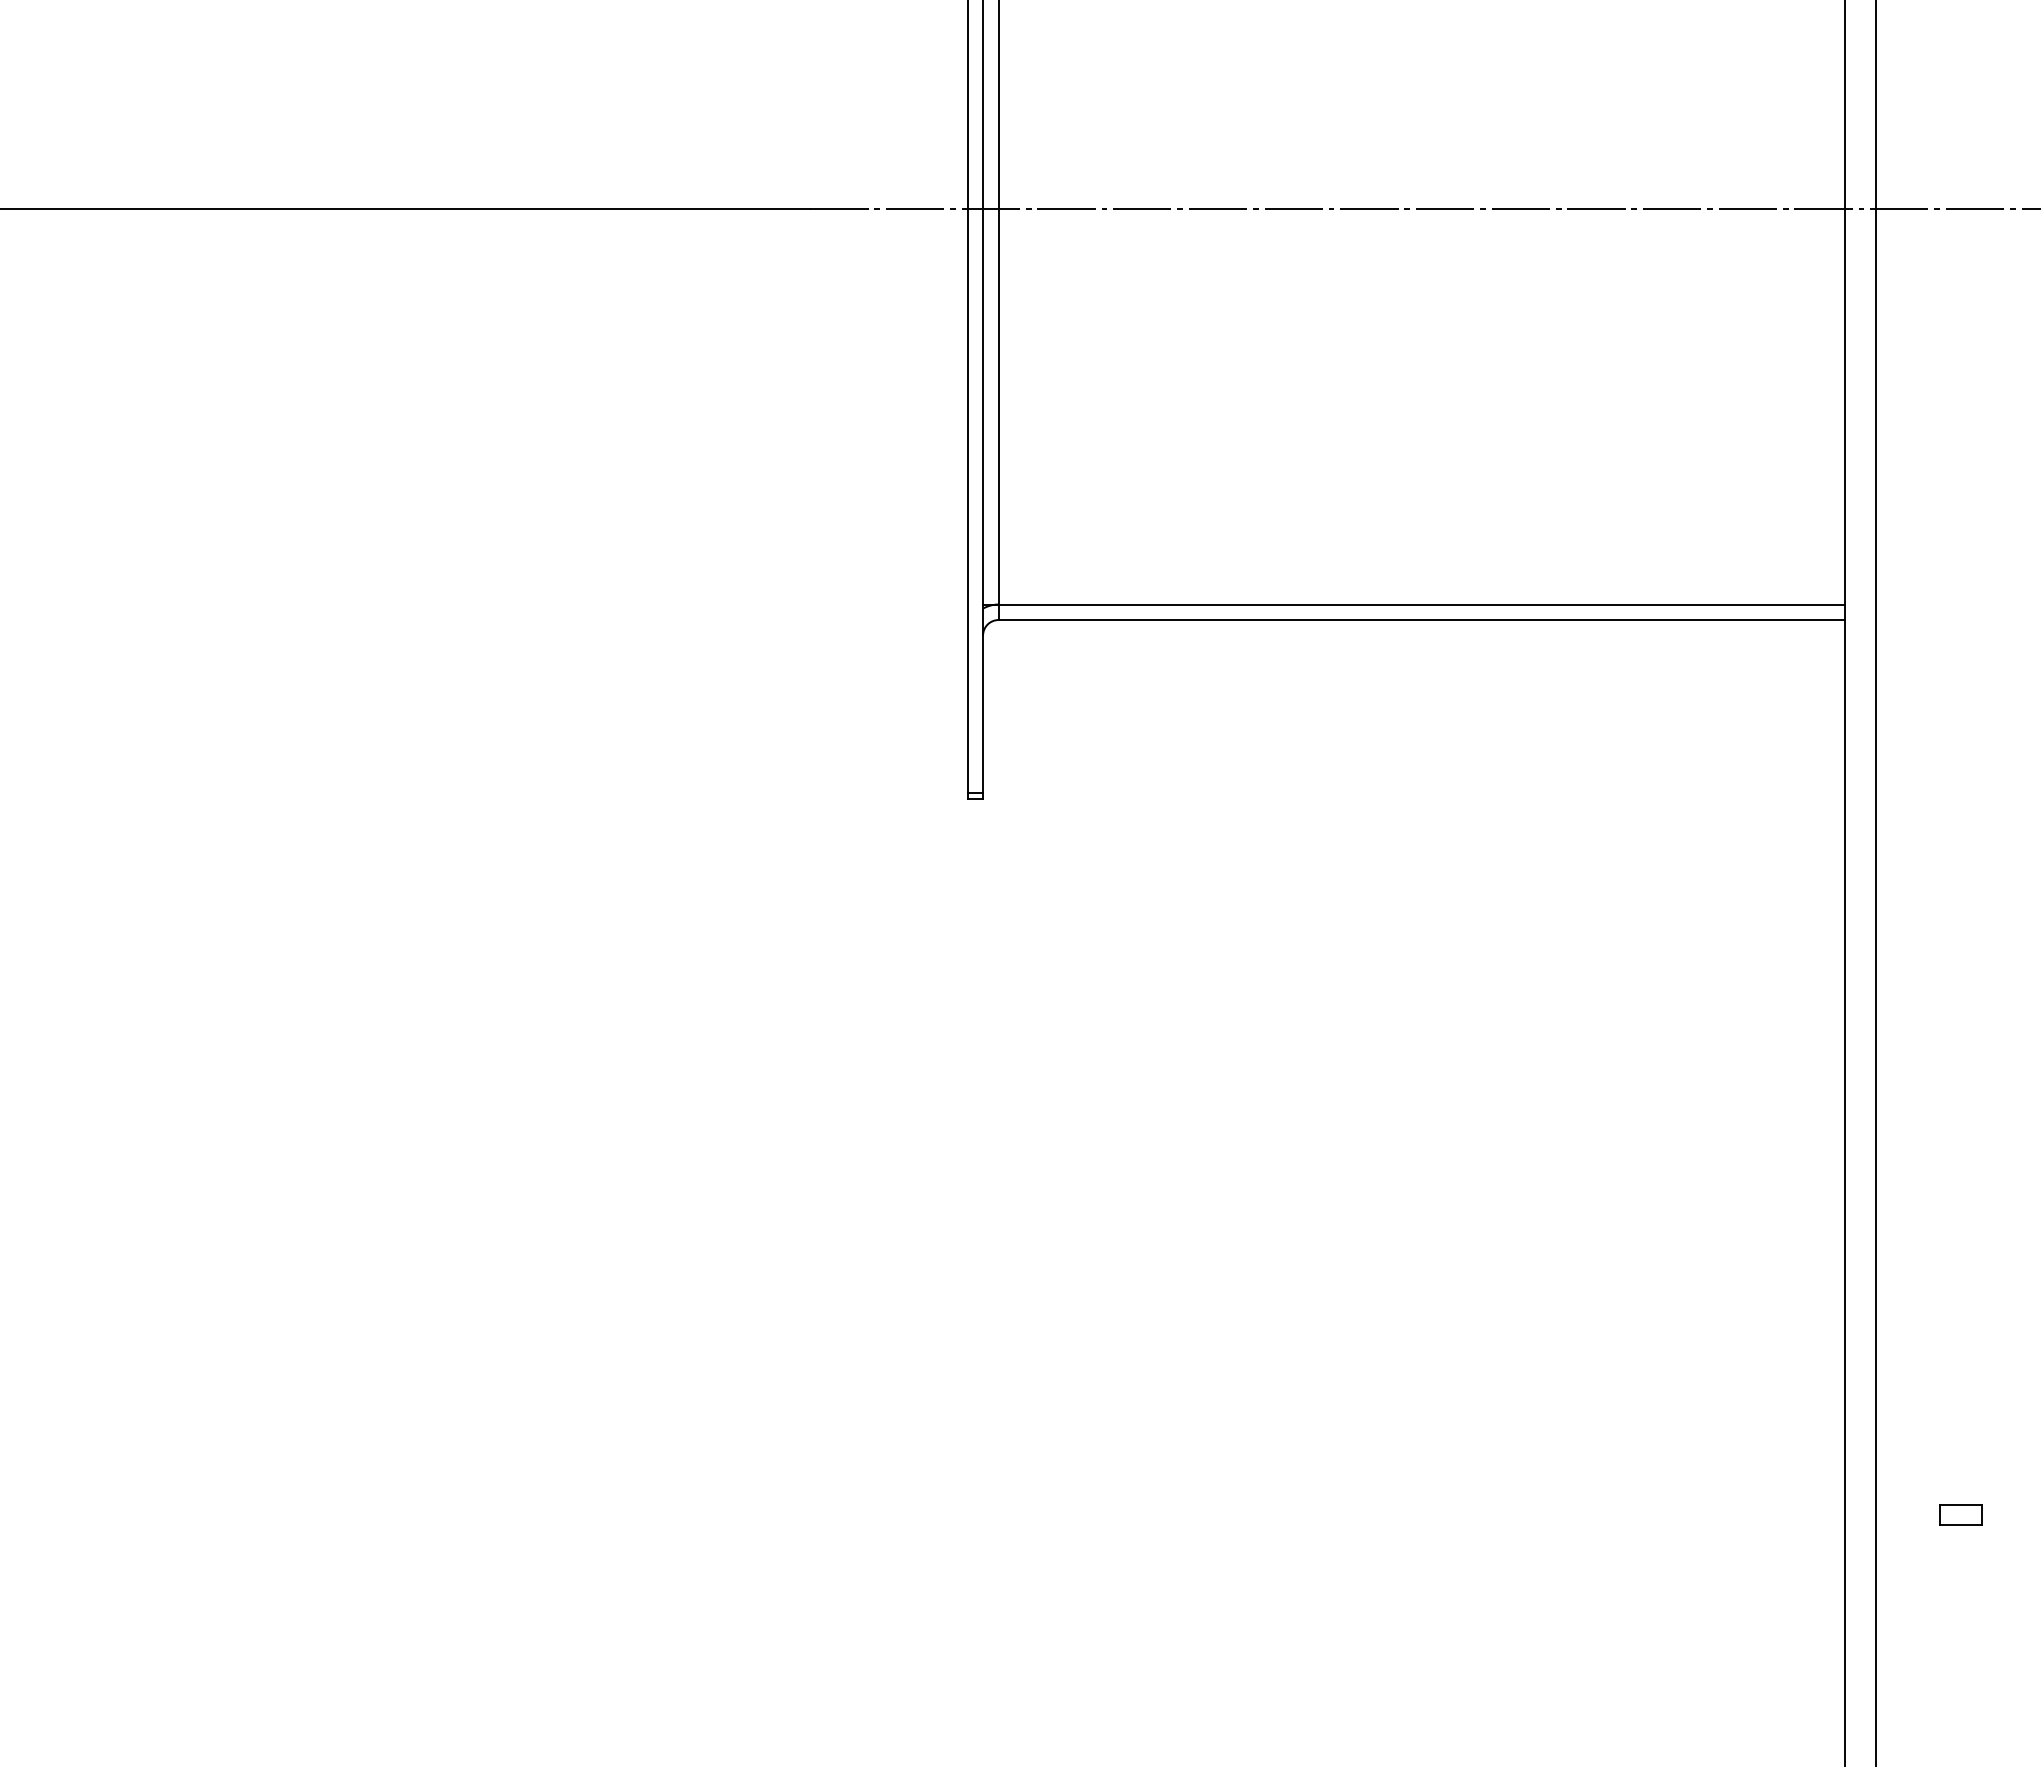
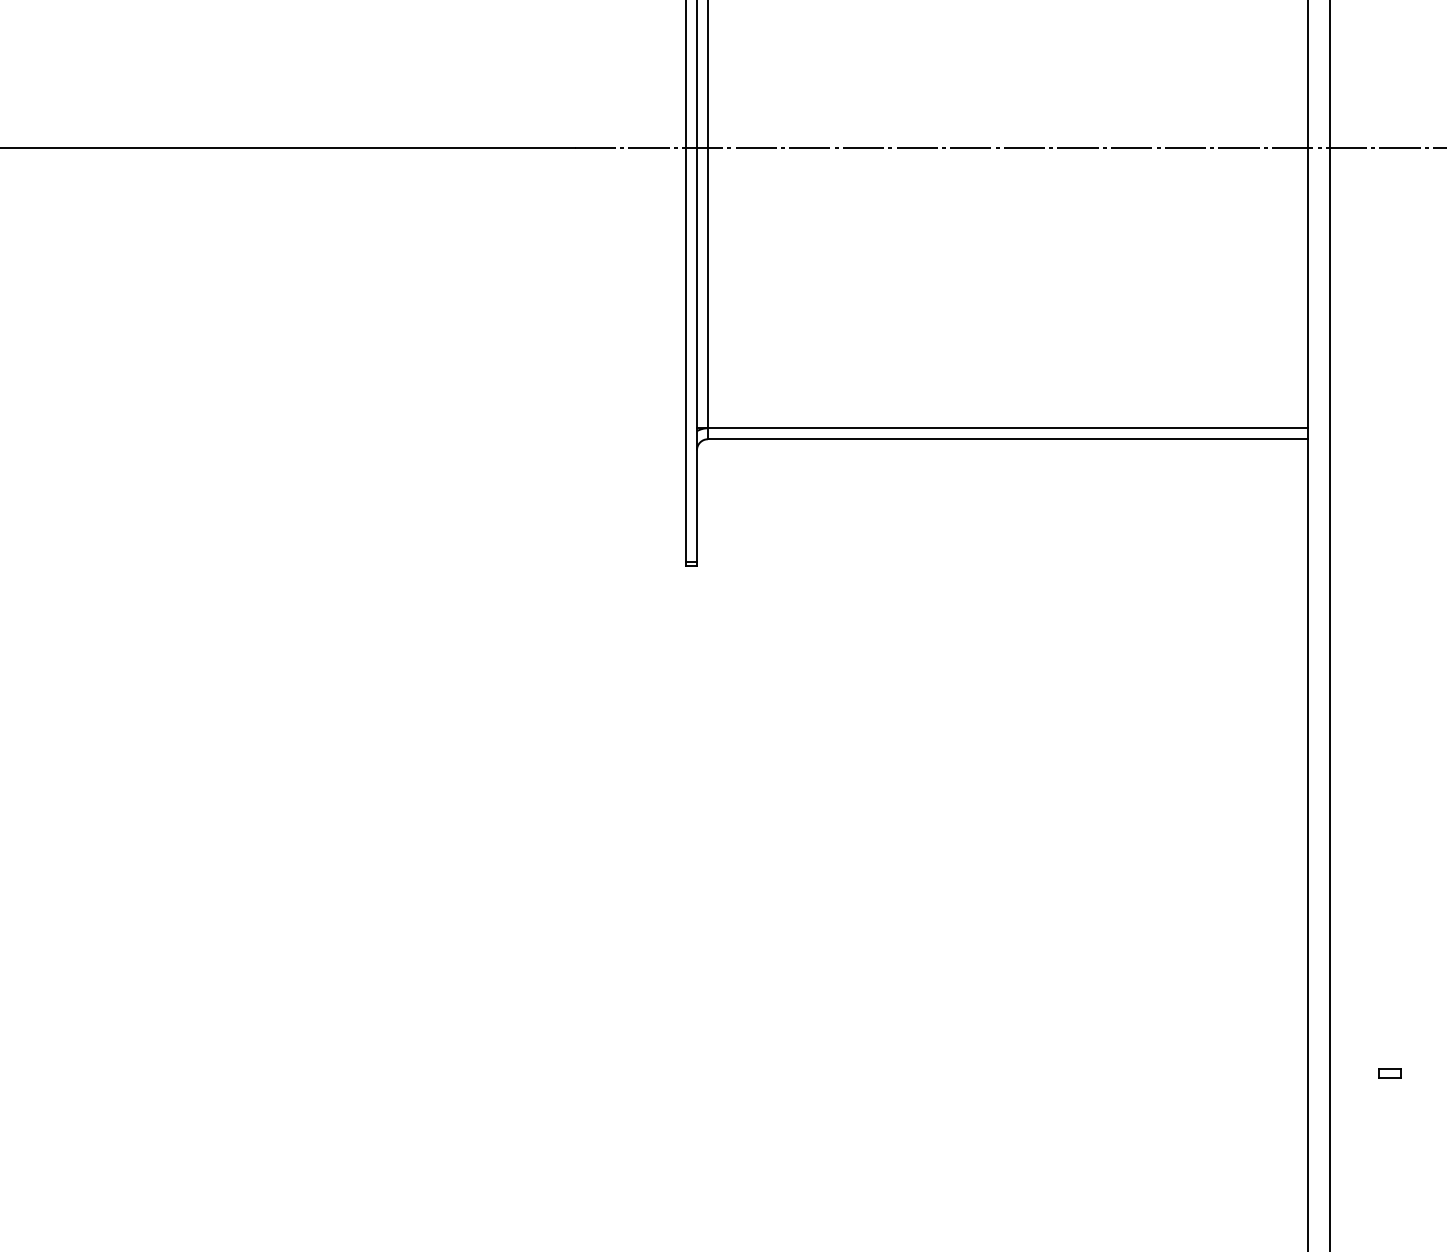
part: (1960, 1514) -> (1389, 1073), size x0.7

